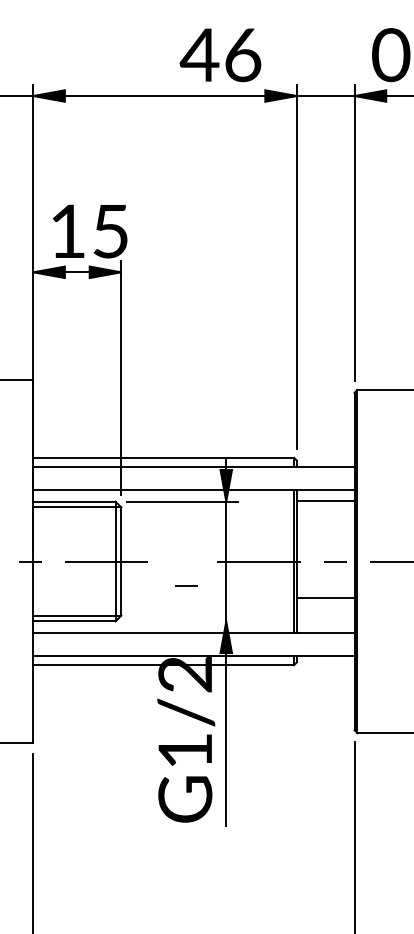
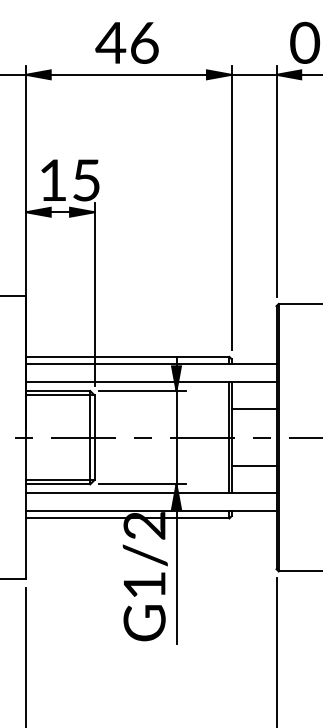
text: (219, 54) -> (126, 42), moved
line: (325, 500) -> (253, 409), moved
line: (186, 585) -> (142, 437), moved
line: (182, 621) -> (142, 484), added

